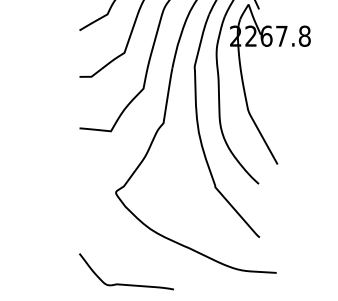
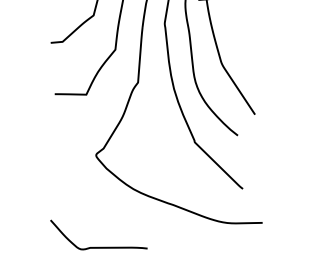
curve: (123, 283) -> (96, 246), moved

